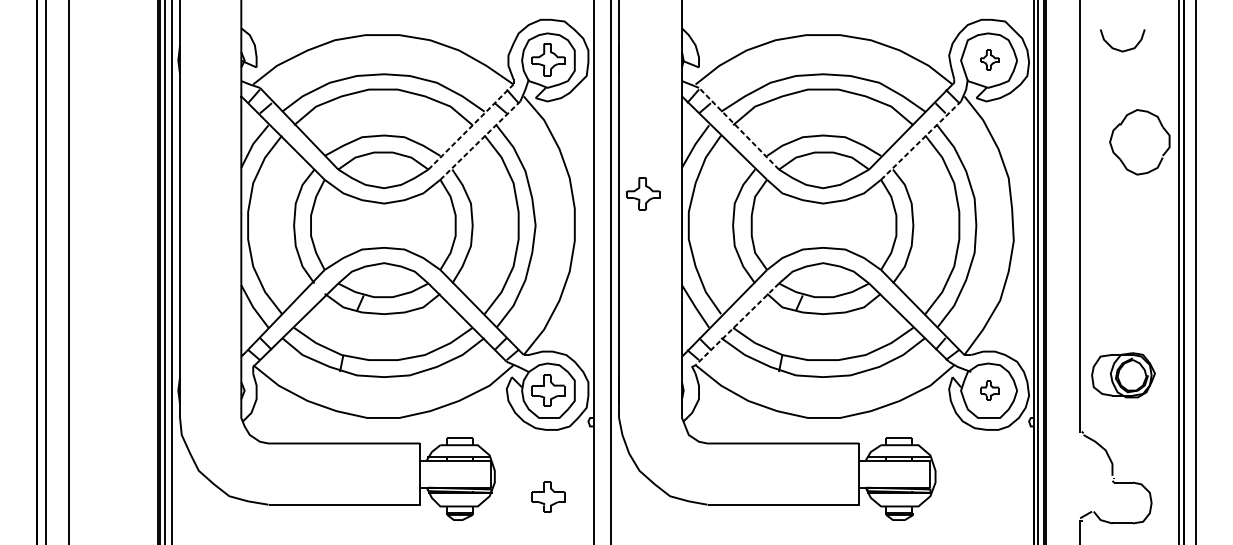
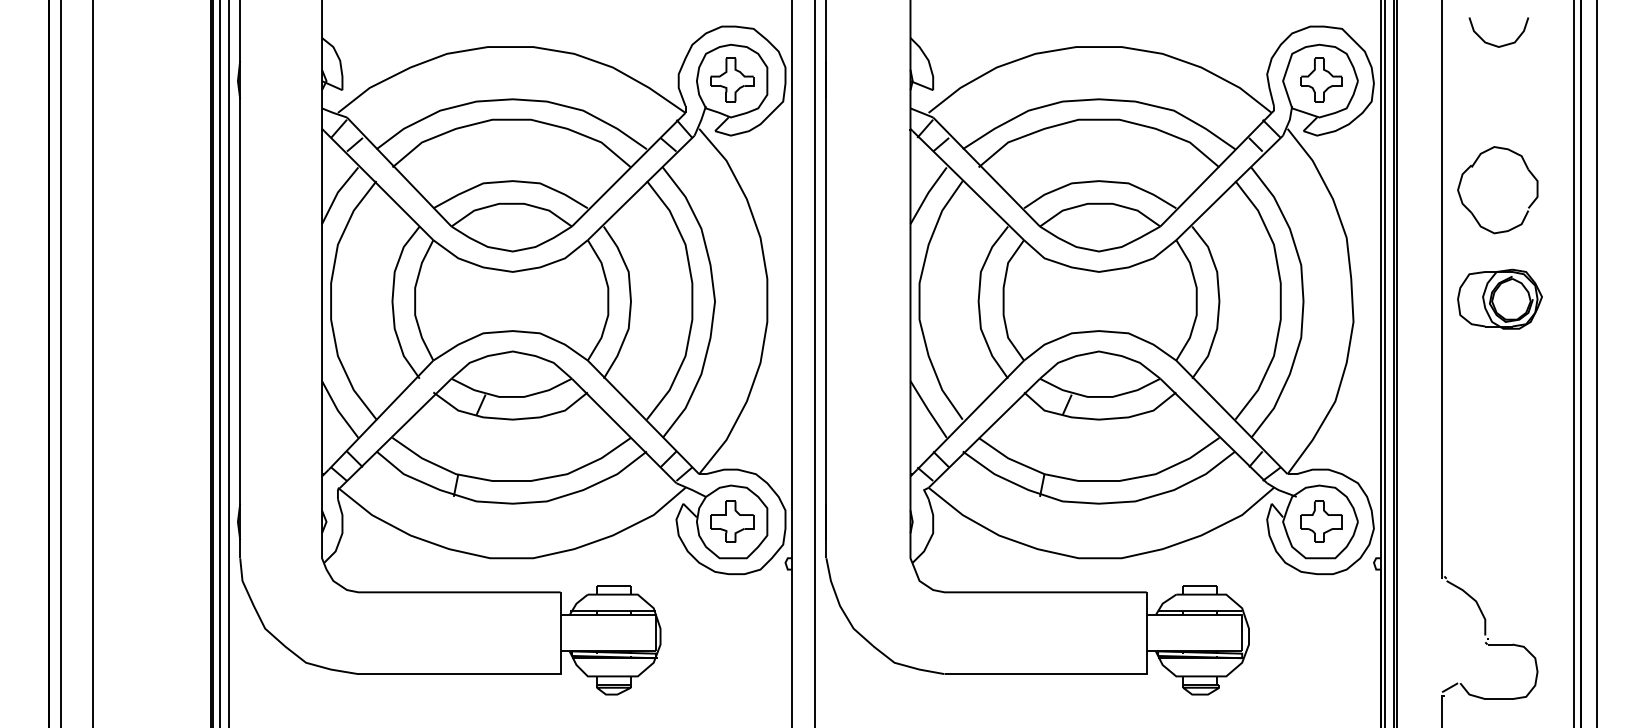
curve: (1119, 49) -> (1494, 44), moved
part: (989, 59) -> (1321, 79), size x1.67
line: (471, 126) -> (629, 169), dashed -> solid
line: (738, 128) -> (986, 171), dashed -> solid
line: (480, 140) -> (641, 187), dashed -> solid
line: (920, 140) -> (1229, 187), dashed -> solid
part: (1121, 159) -> (1473, 213), moved
part: (643, 193) -> (859, 258), removed
line: (737, 324) -> (984, 433), dashed -> solid
part: (1123, 374) -> (1499, 298), moved
part: (989, 390) -> (1321, 521), size x1.67
part: (548, 496) -> (732, 663), removed

